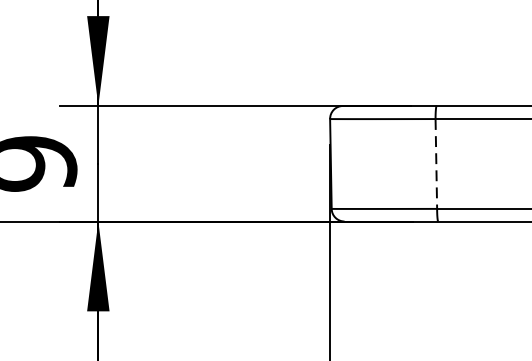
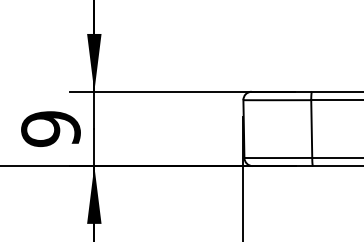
line: (435, 164) -> (311, 129), dashed -> solid

